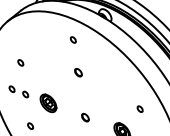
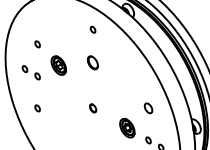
part: (78, 72) -> (93, 62), size x1.6
part: (48, 103) -> (58, 65), moved
part: (140, 109) -> (148, 108), size x1.6

